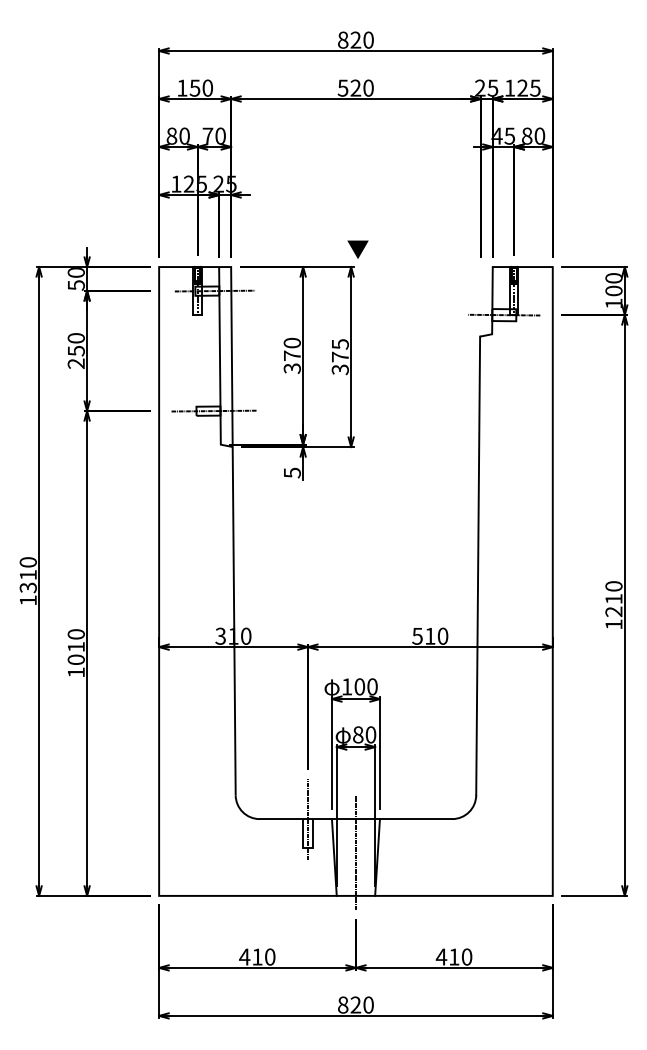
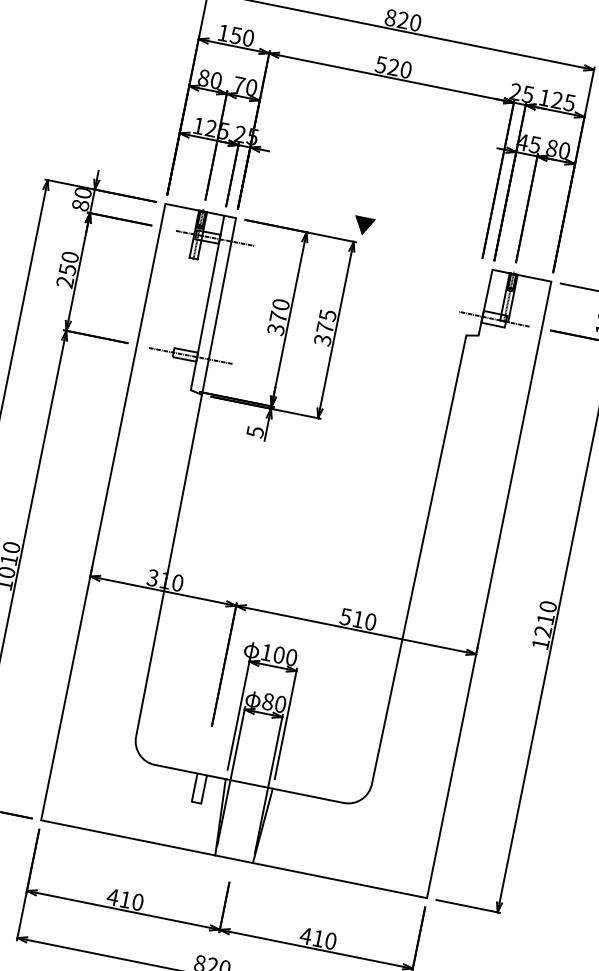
text: (75, 285) -> (79, 205), 50 -> 80
line: (307, 819) -> (201, 774), removed
line: (355, 852) -> (242, 816), removed

